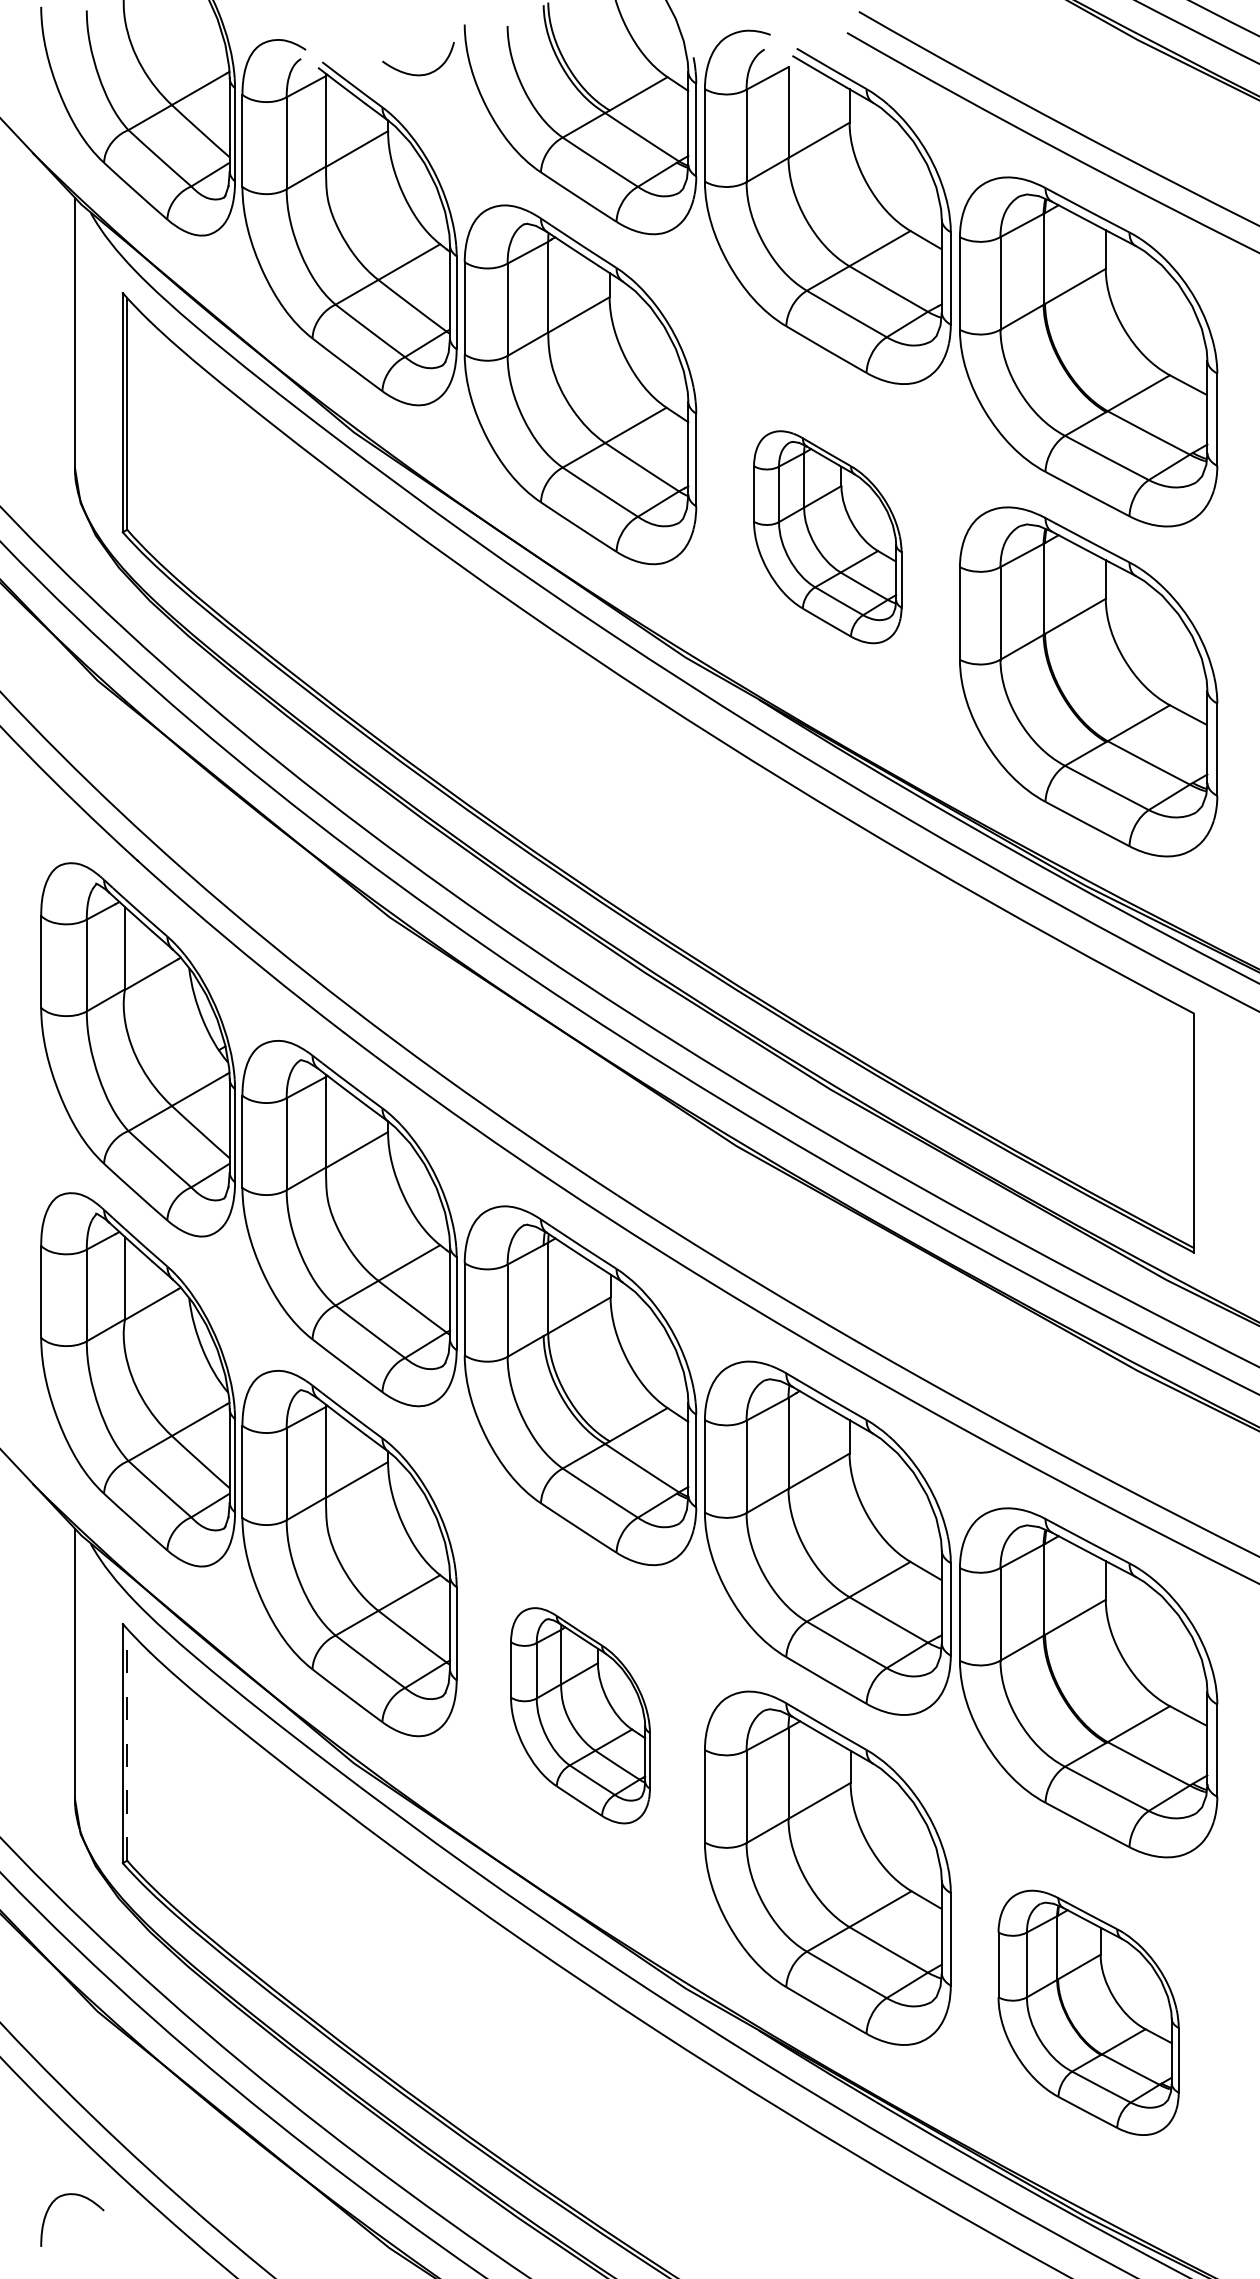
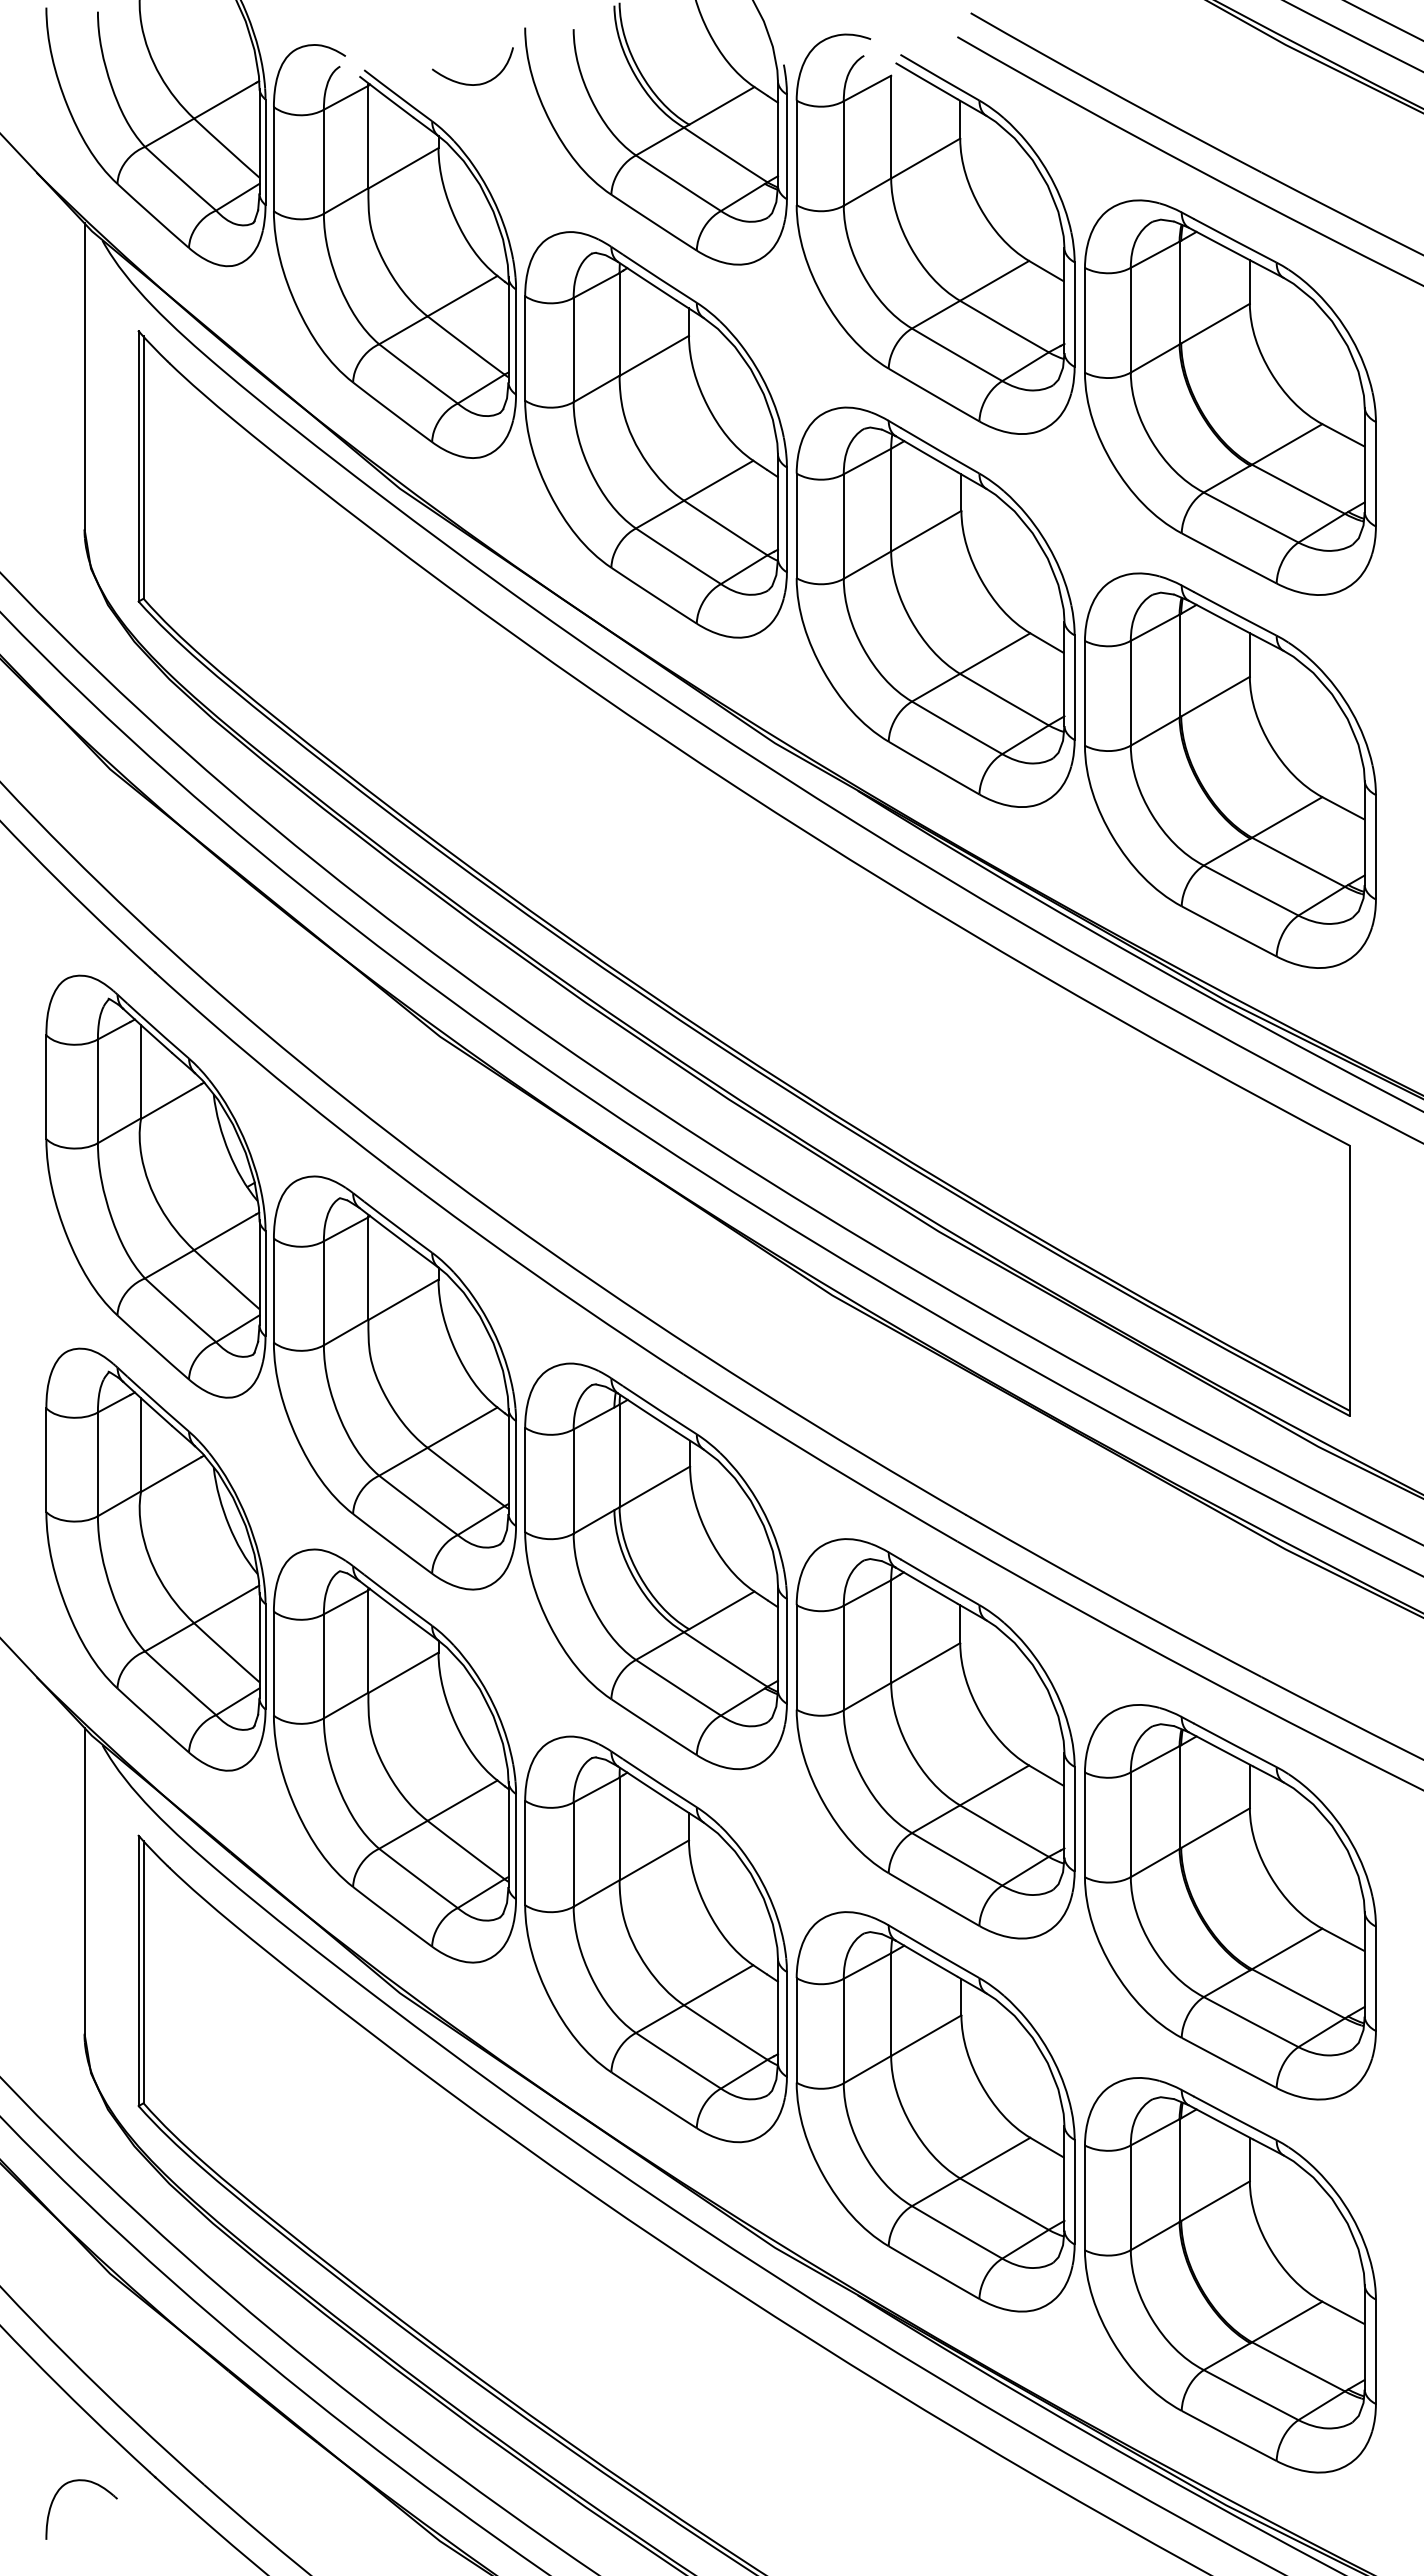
part: (827, 536) -> (935, 606), size x1.67
part: (580, 1715) -> (655, 1939), size x1.67
line: (127, 1744) -> (143, 1971), dashed -> solid
part: (1088, 2013) -> (1230, 2275), size x1.43

